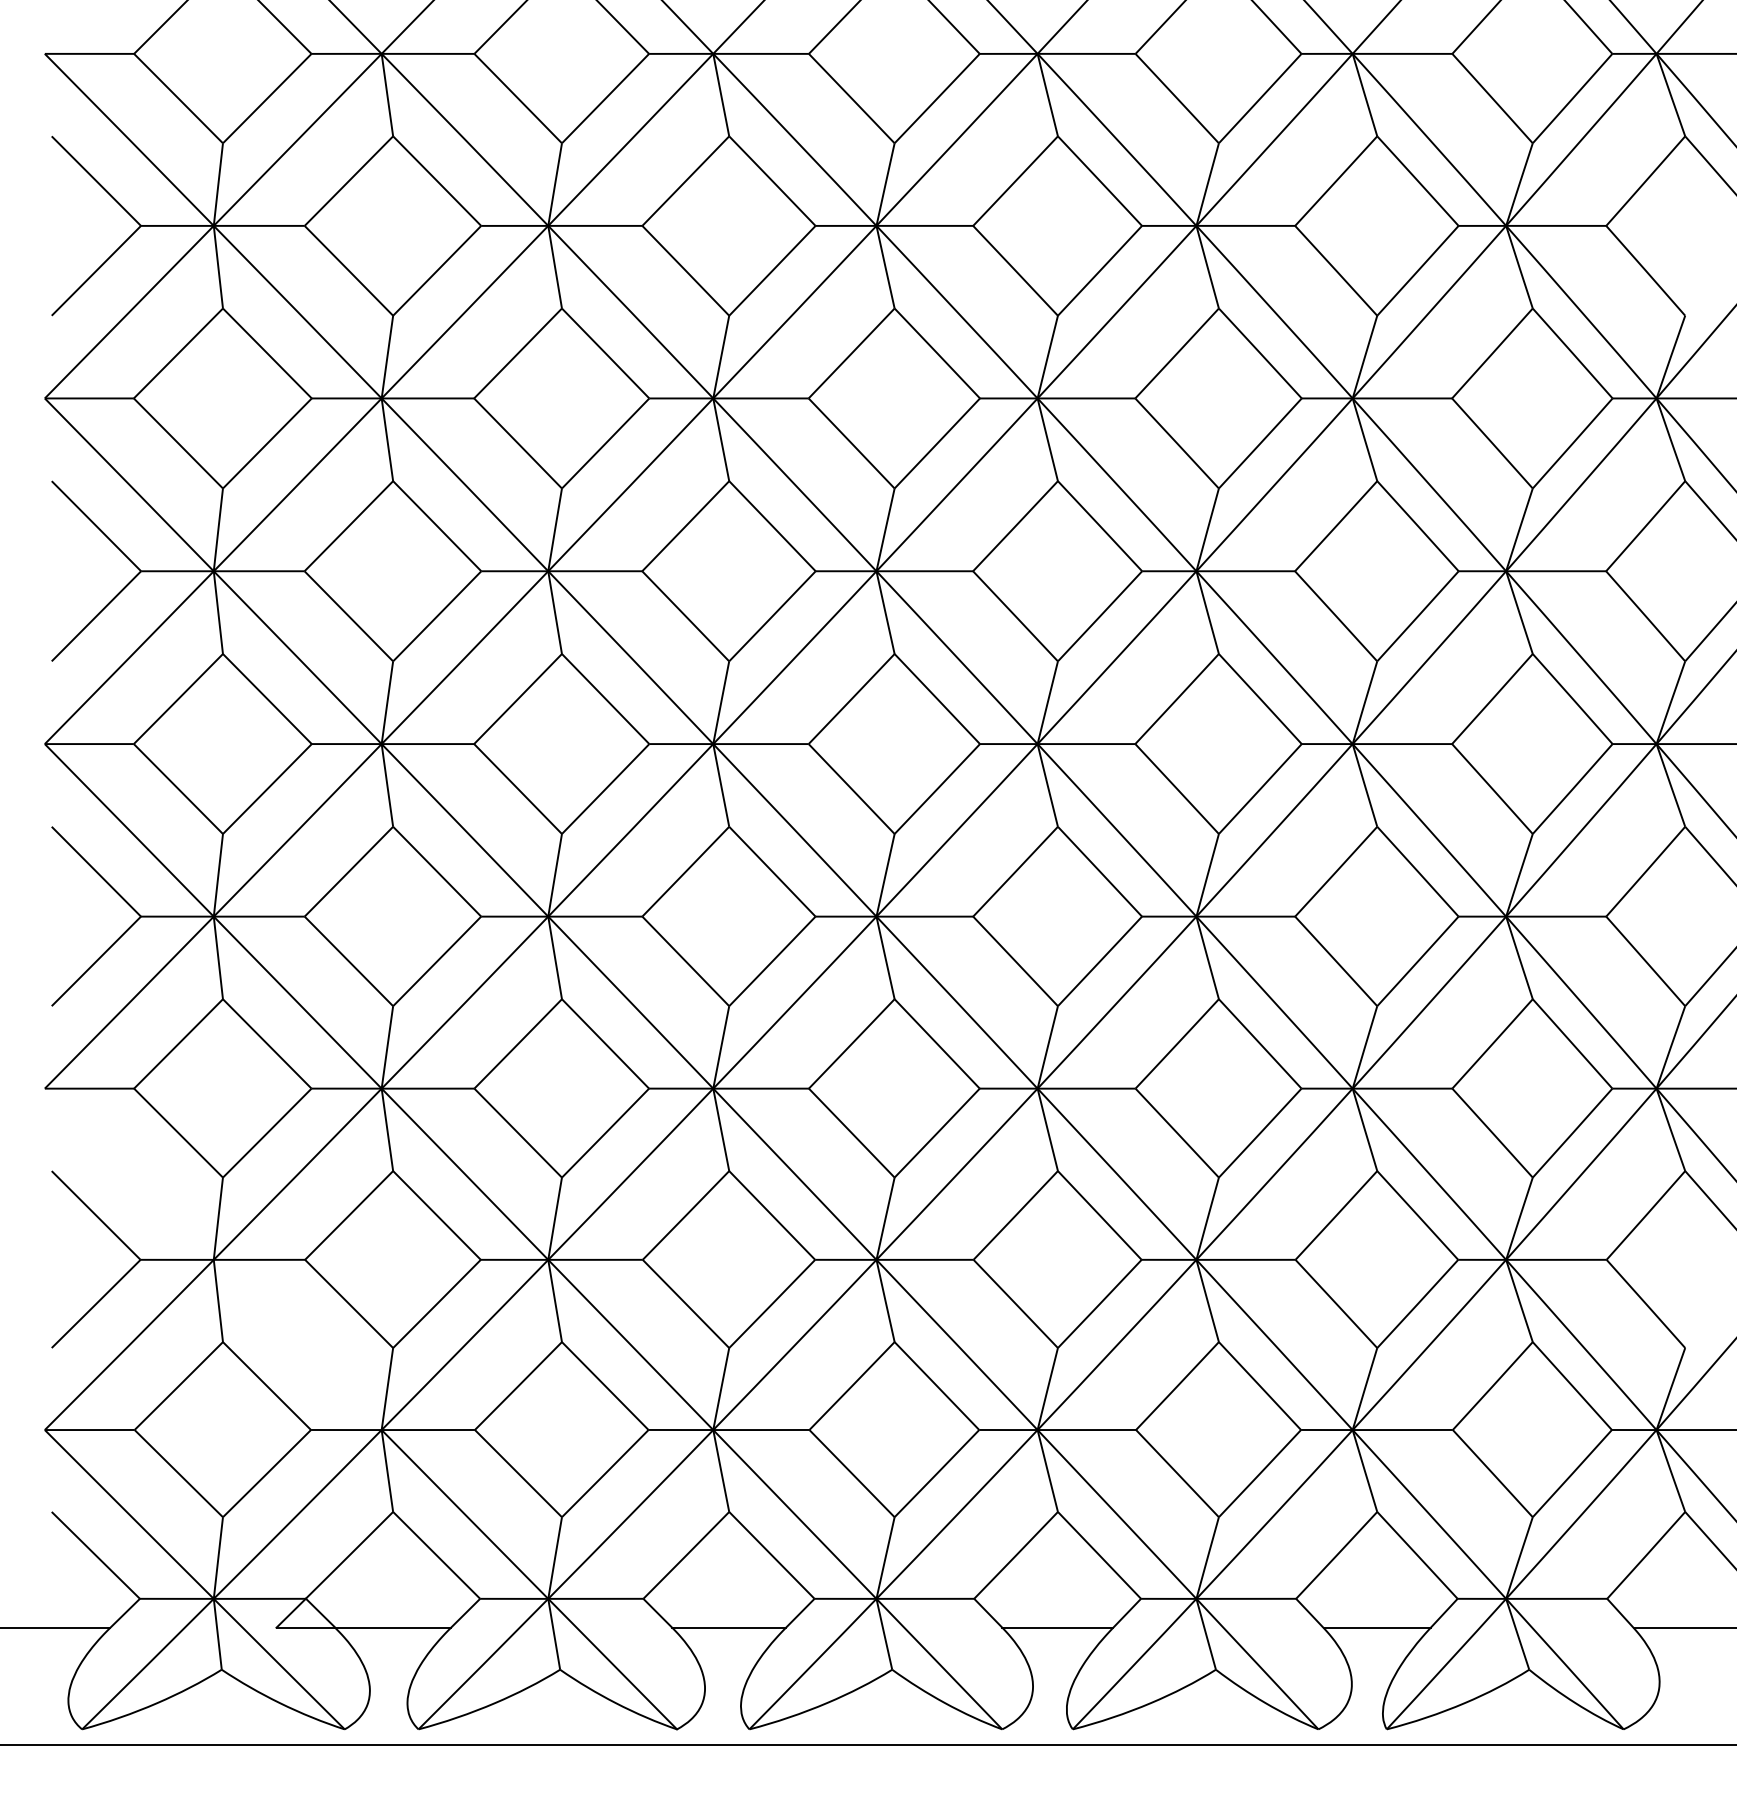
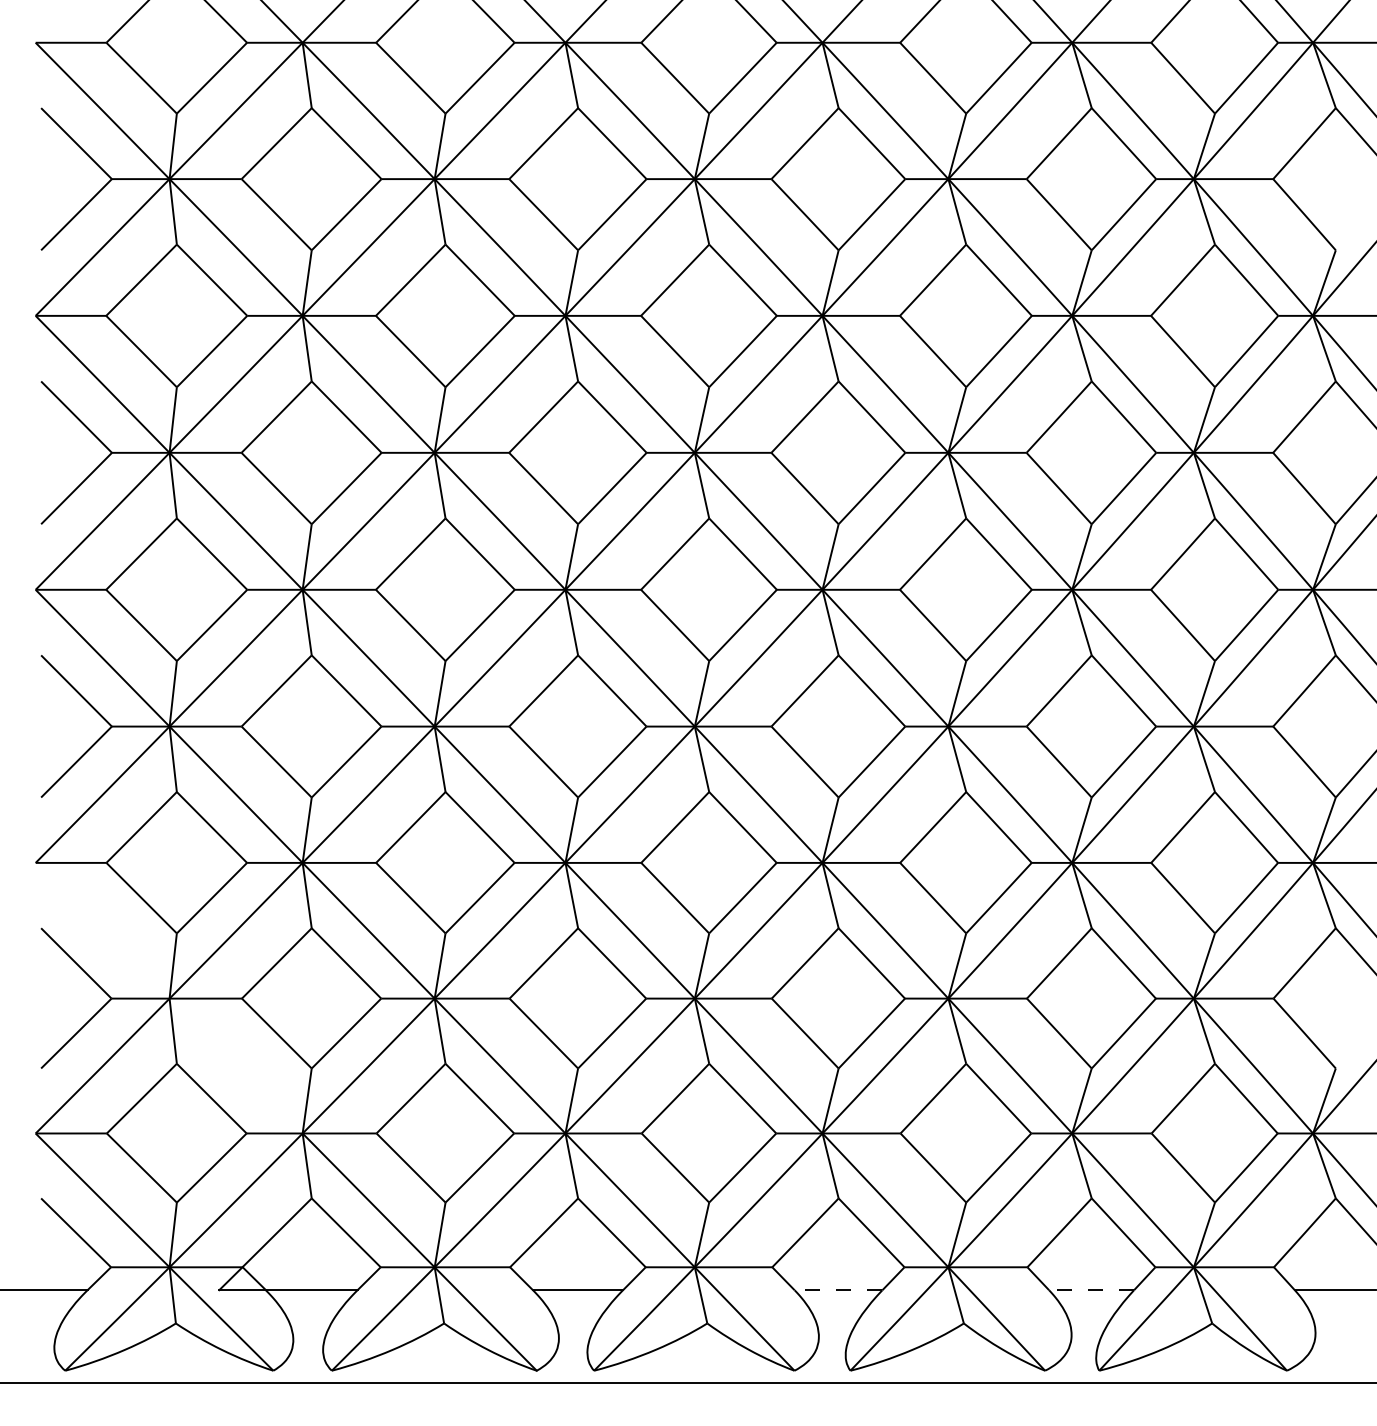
line: (1057, 1628) -> (838, 1290), solid -> dashed
line: (1376, 1628) -> (1091, 1290), solid -> dashed

